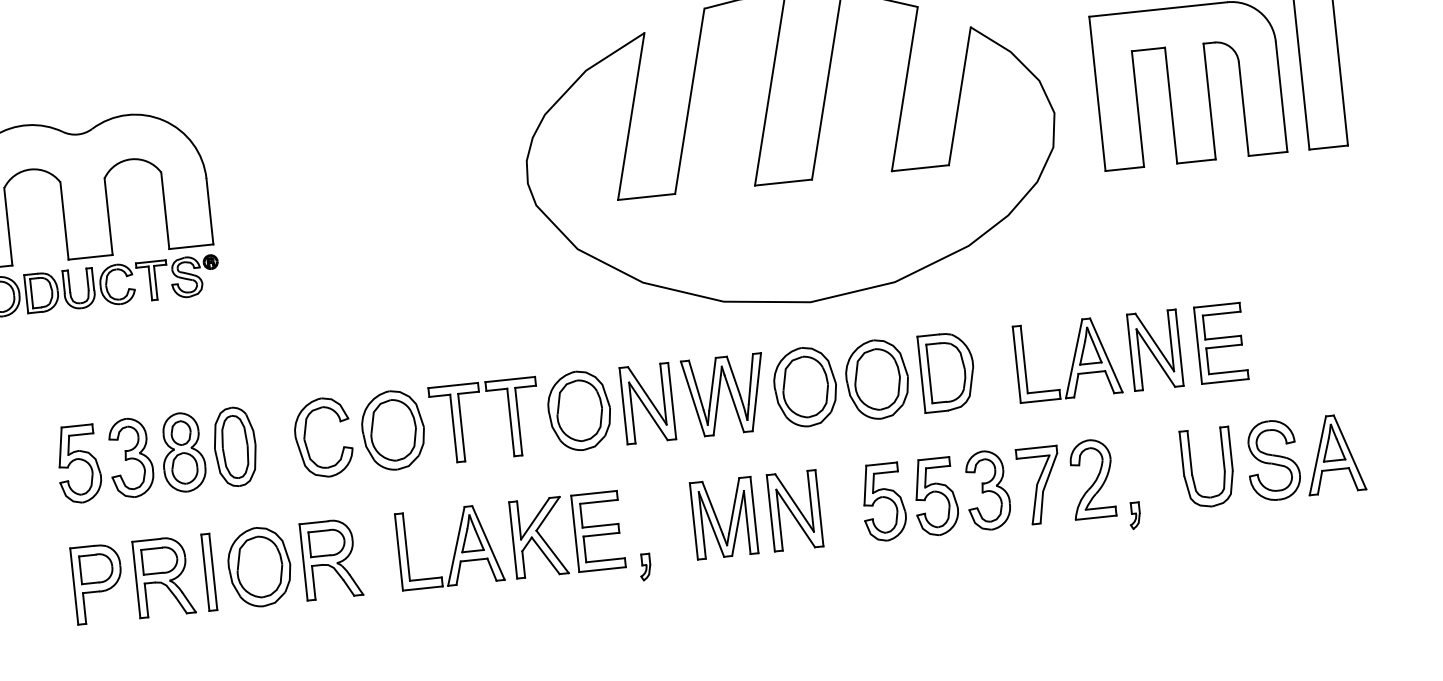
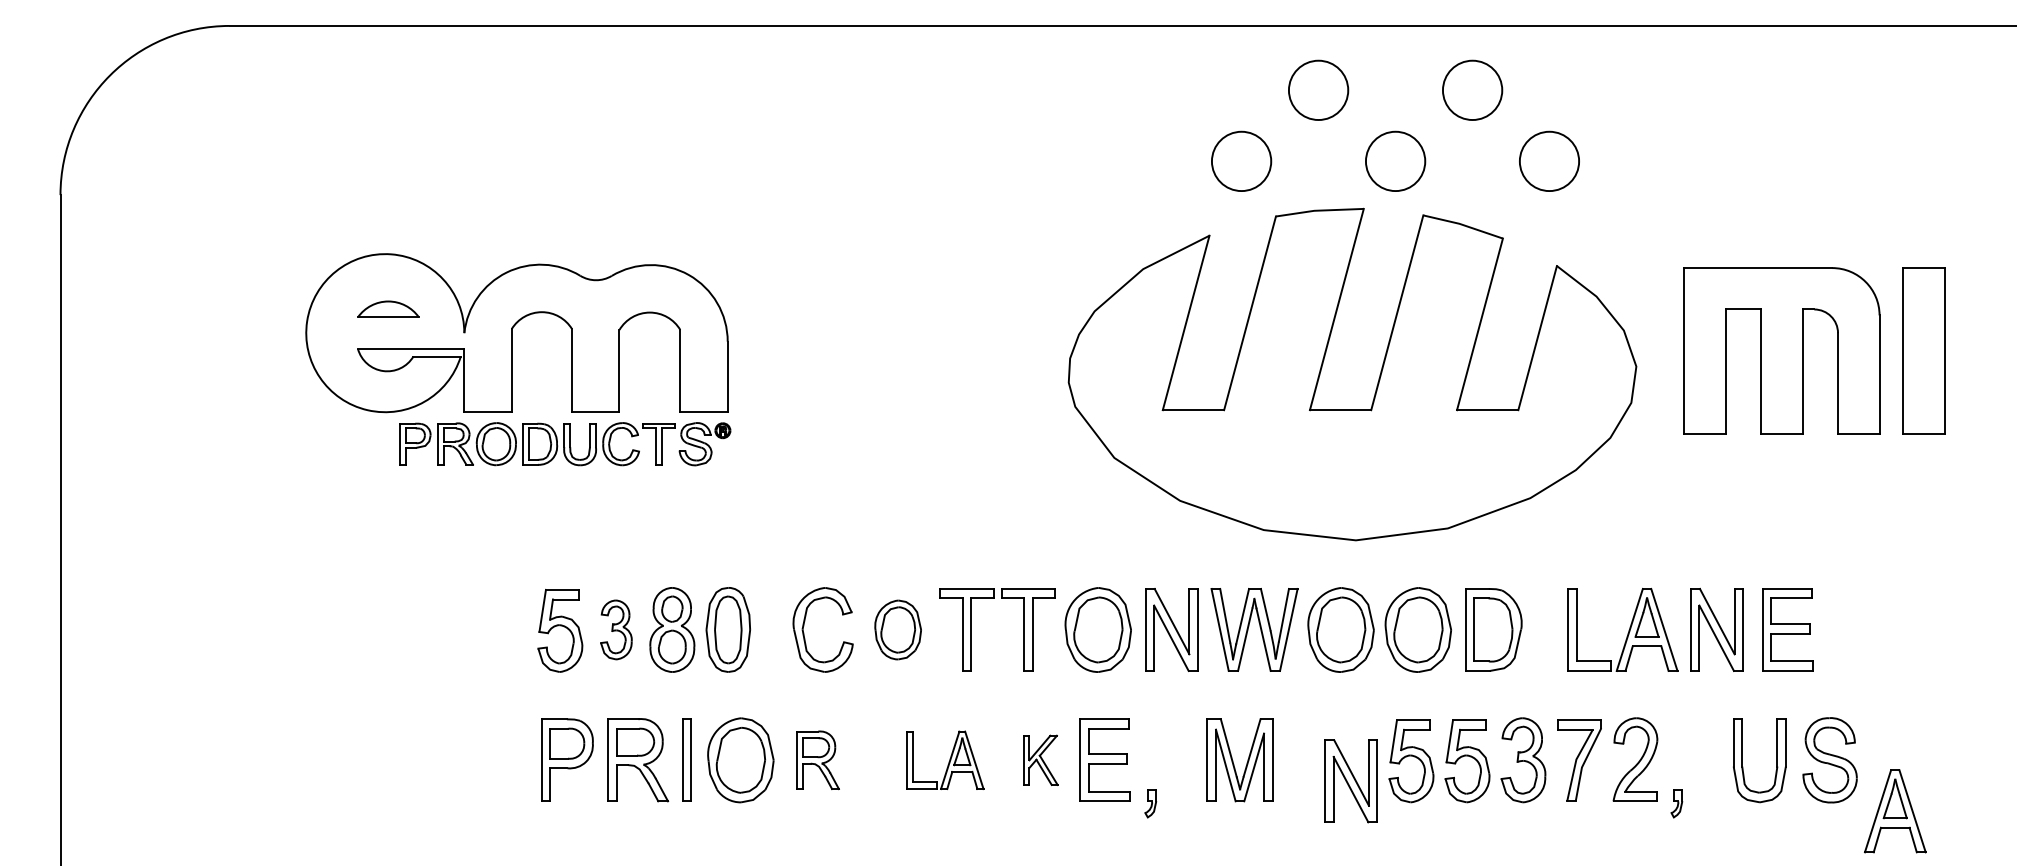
part: (392, 430) -> (897, 629), size x0.7
part: (1334, 454) -> (1895, 811), moved
part: (131, 457) -> (616, 629), size x0.7
part: (794, 511) -> (1350, 781), moved
part: (538, 537) -> (1040, 760), size x0.6
part: (450, 547) -> (945, 760), size x0.7
part: (331, 559) -> (817, 760), size x0.7

